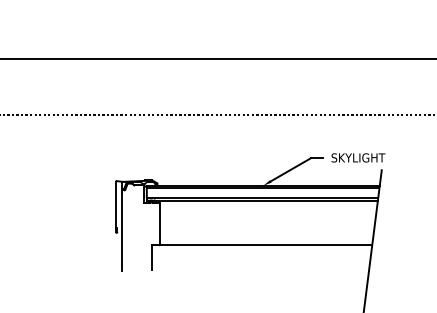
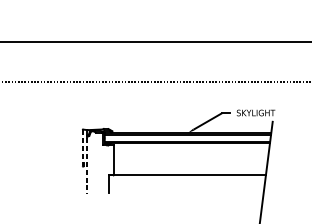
line: (115, 207) -> (82, 148), solid -> dashed
line: (122, 232) -> (87, 166), solid -> dashed

